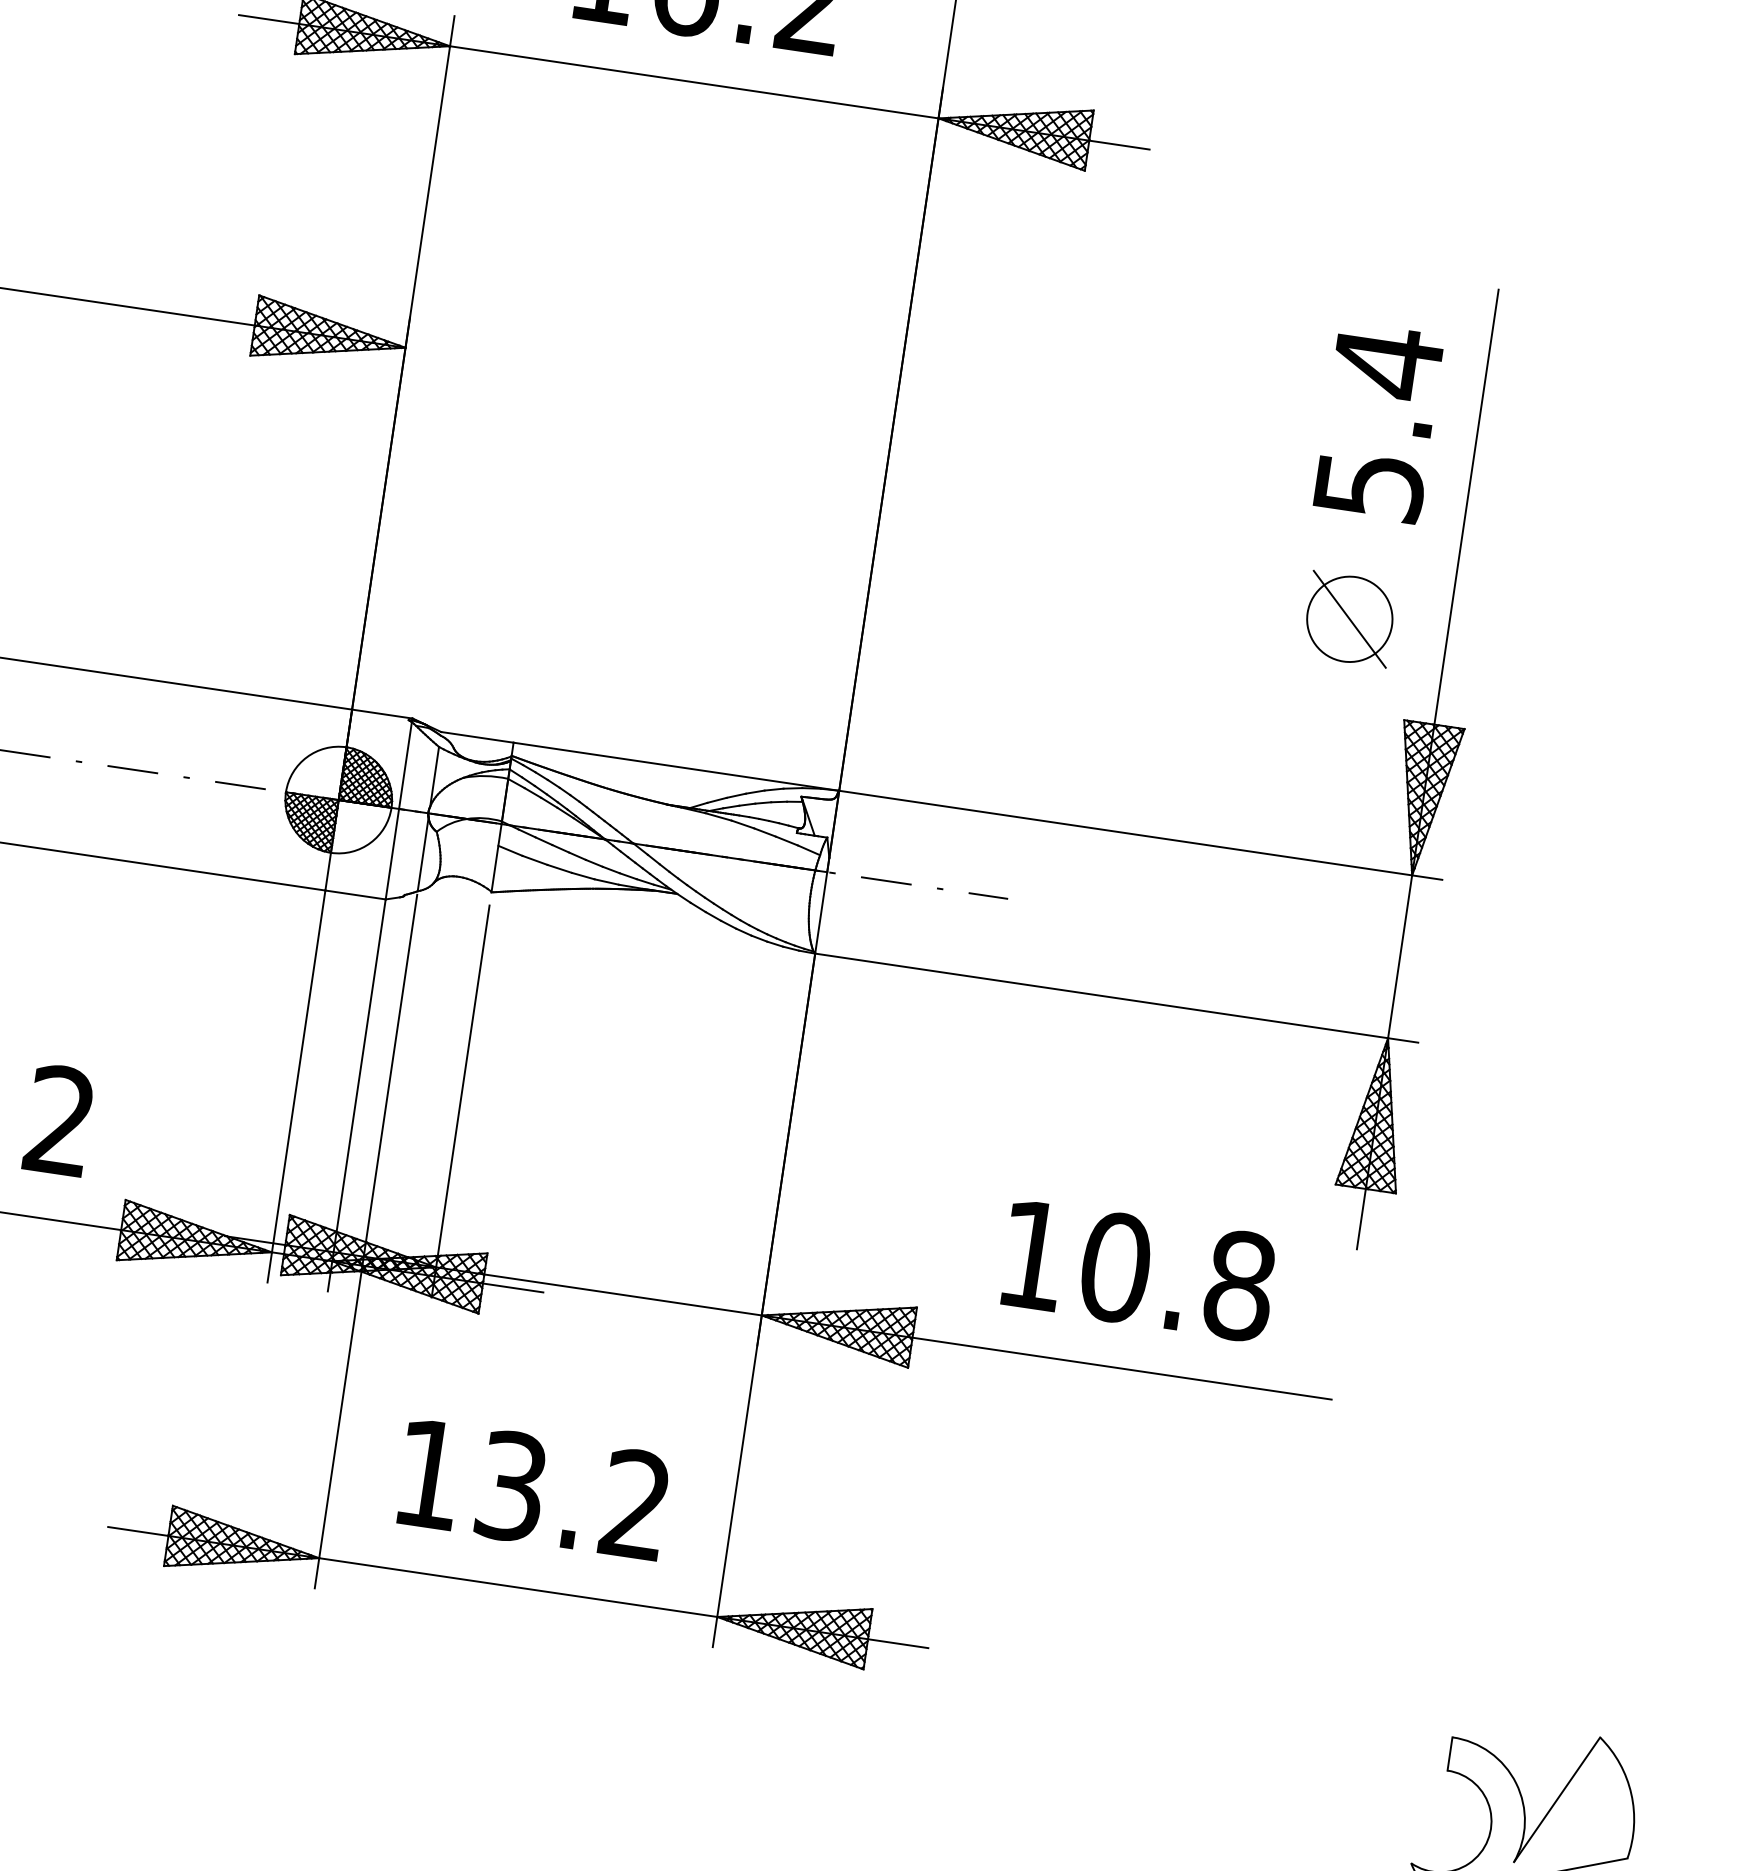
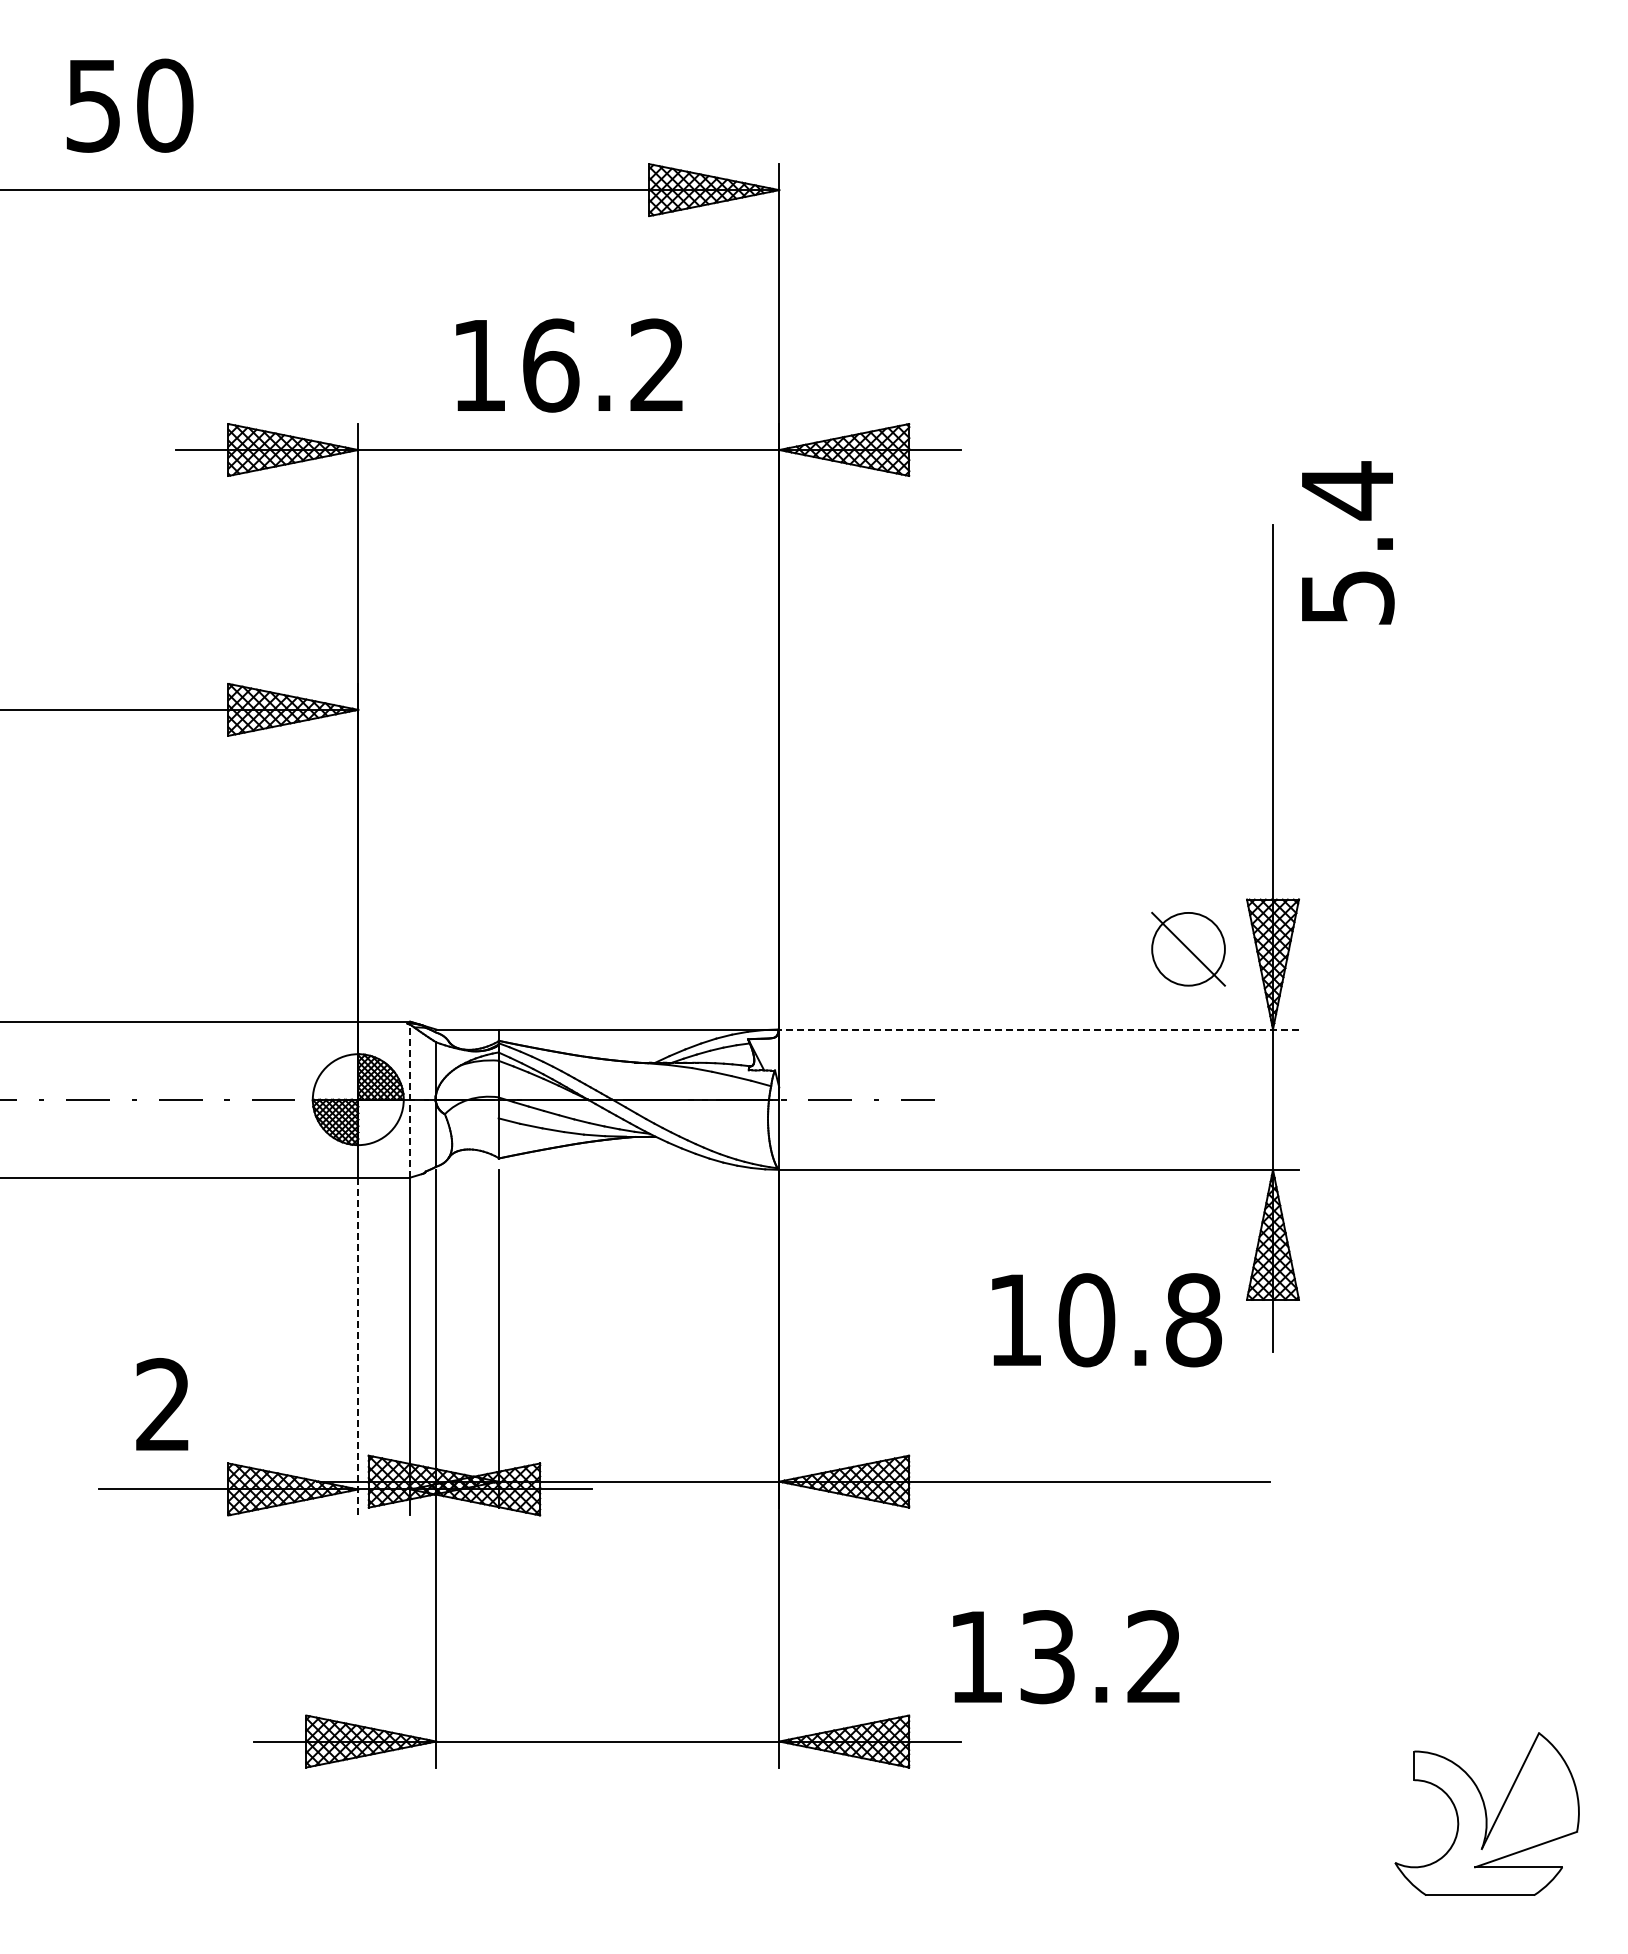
text: (1380, 422) -> (1348, 542), moved
part: (1349, 618) -> (1188, 948), moved
line: (399, 809) -> (410, 1100), solid -> dashed
line: (1141, 835) -> (1039, 1029), solid -> dashed
line: (296, 1086) -> (358, 1346), solid -> dashed
text: (1138, 1271) -> (1106, 1320), moved
text: (533, 1490) -> (1066, 1657), moved

